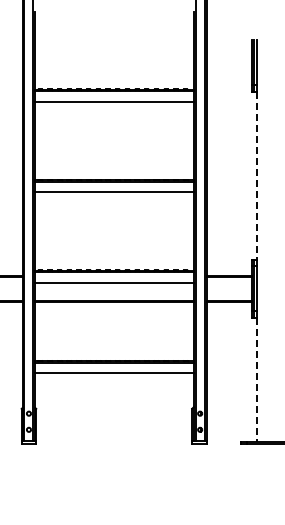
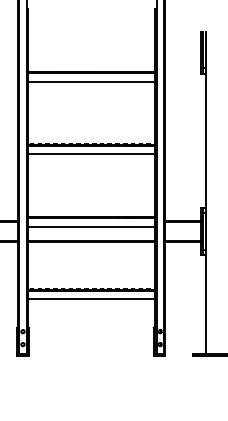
line: (256, 175) -> (205, 140), dashed -> solid
line: (256, 380) -> (205, 305), dashed -> solid

